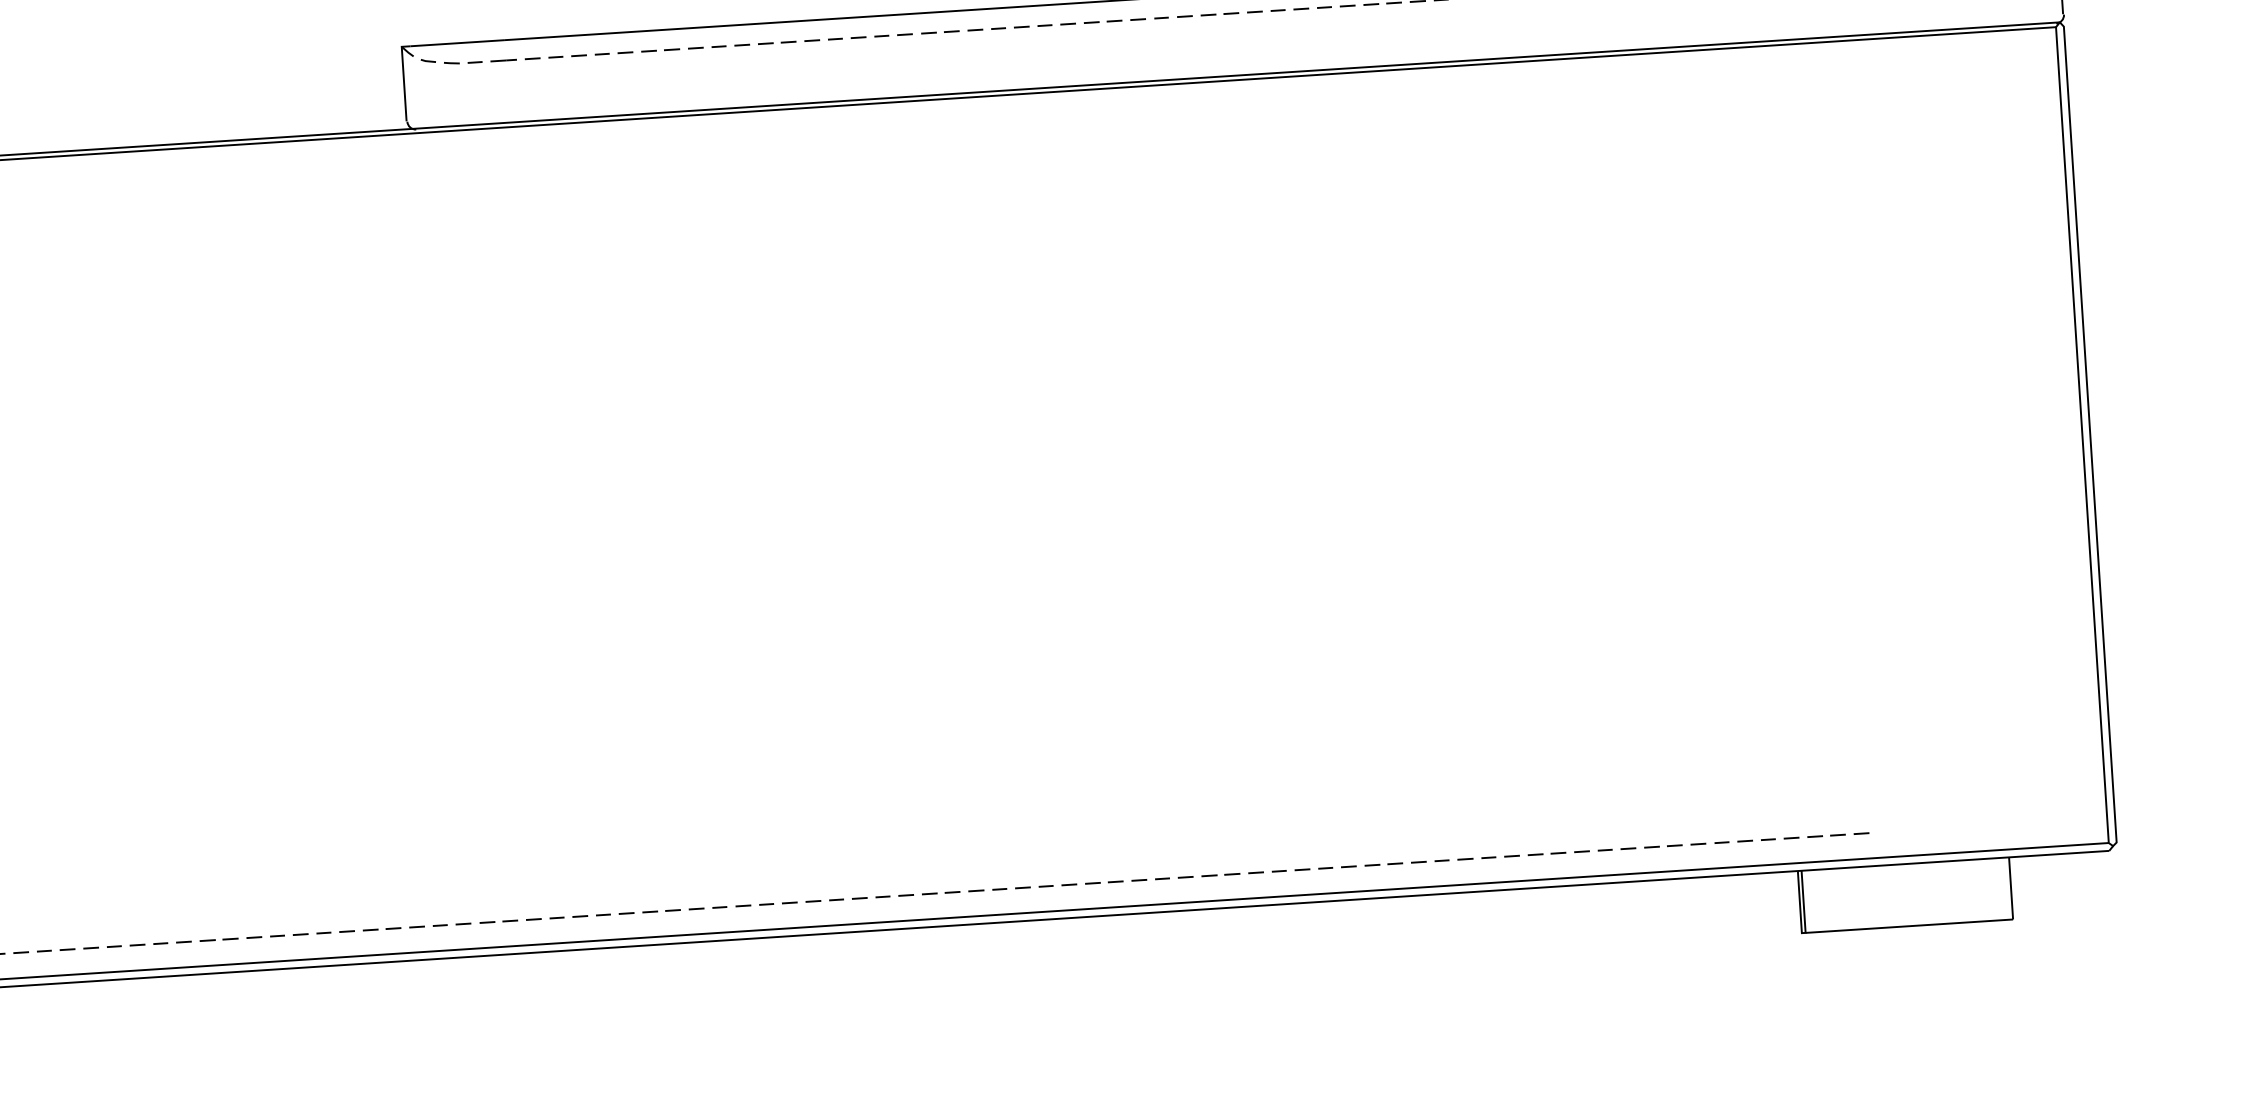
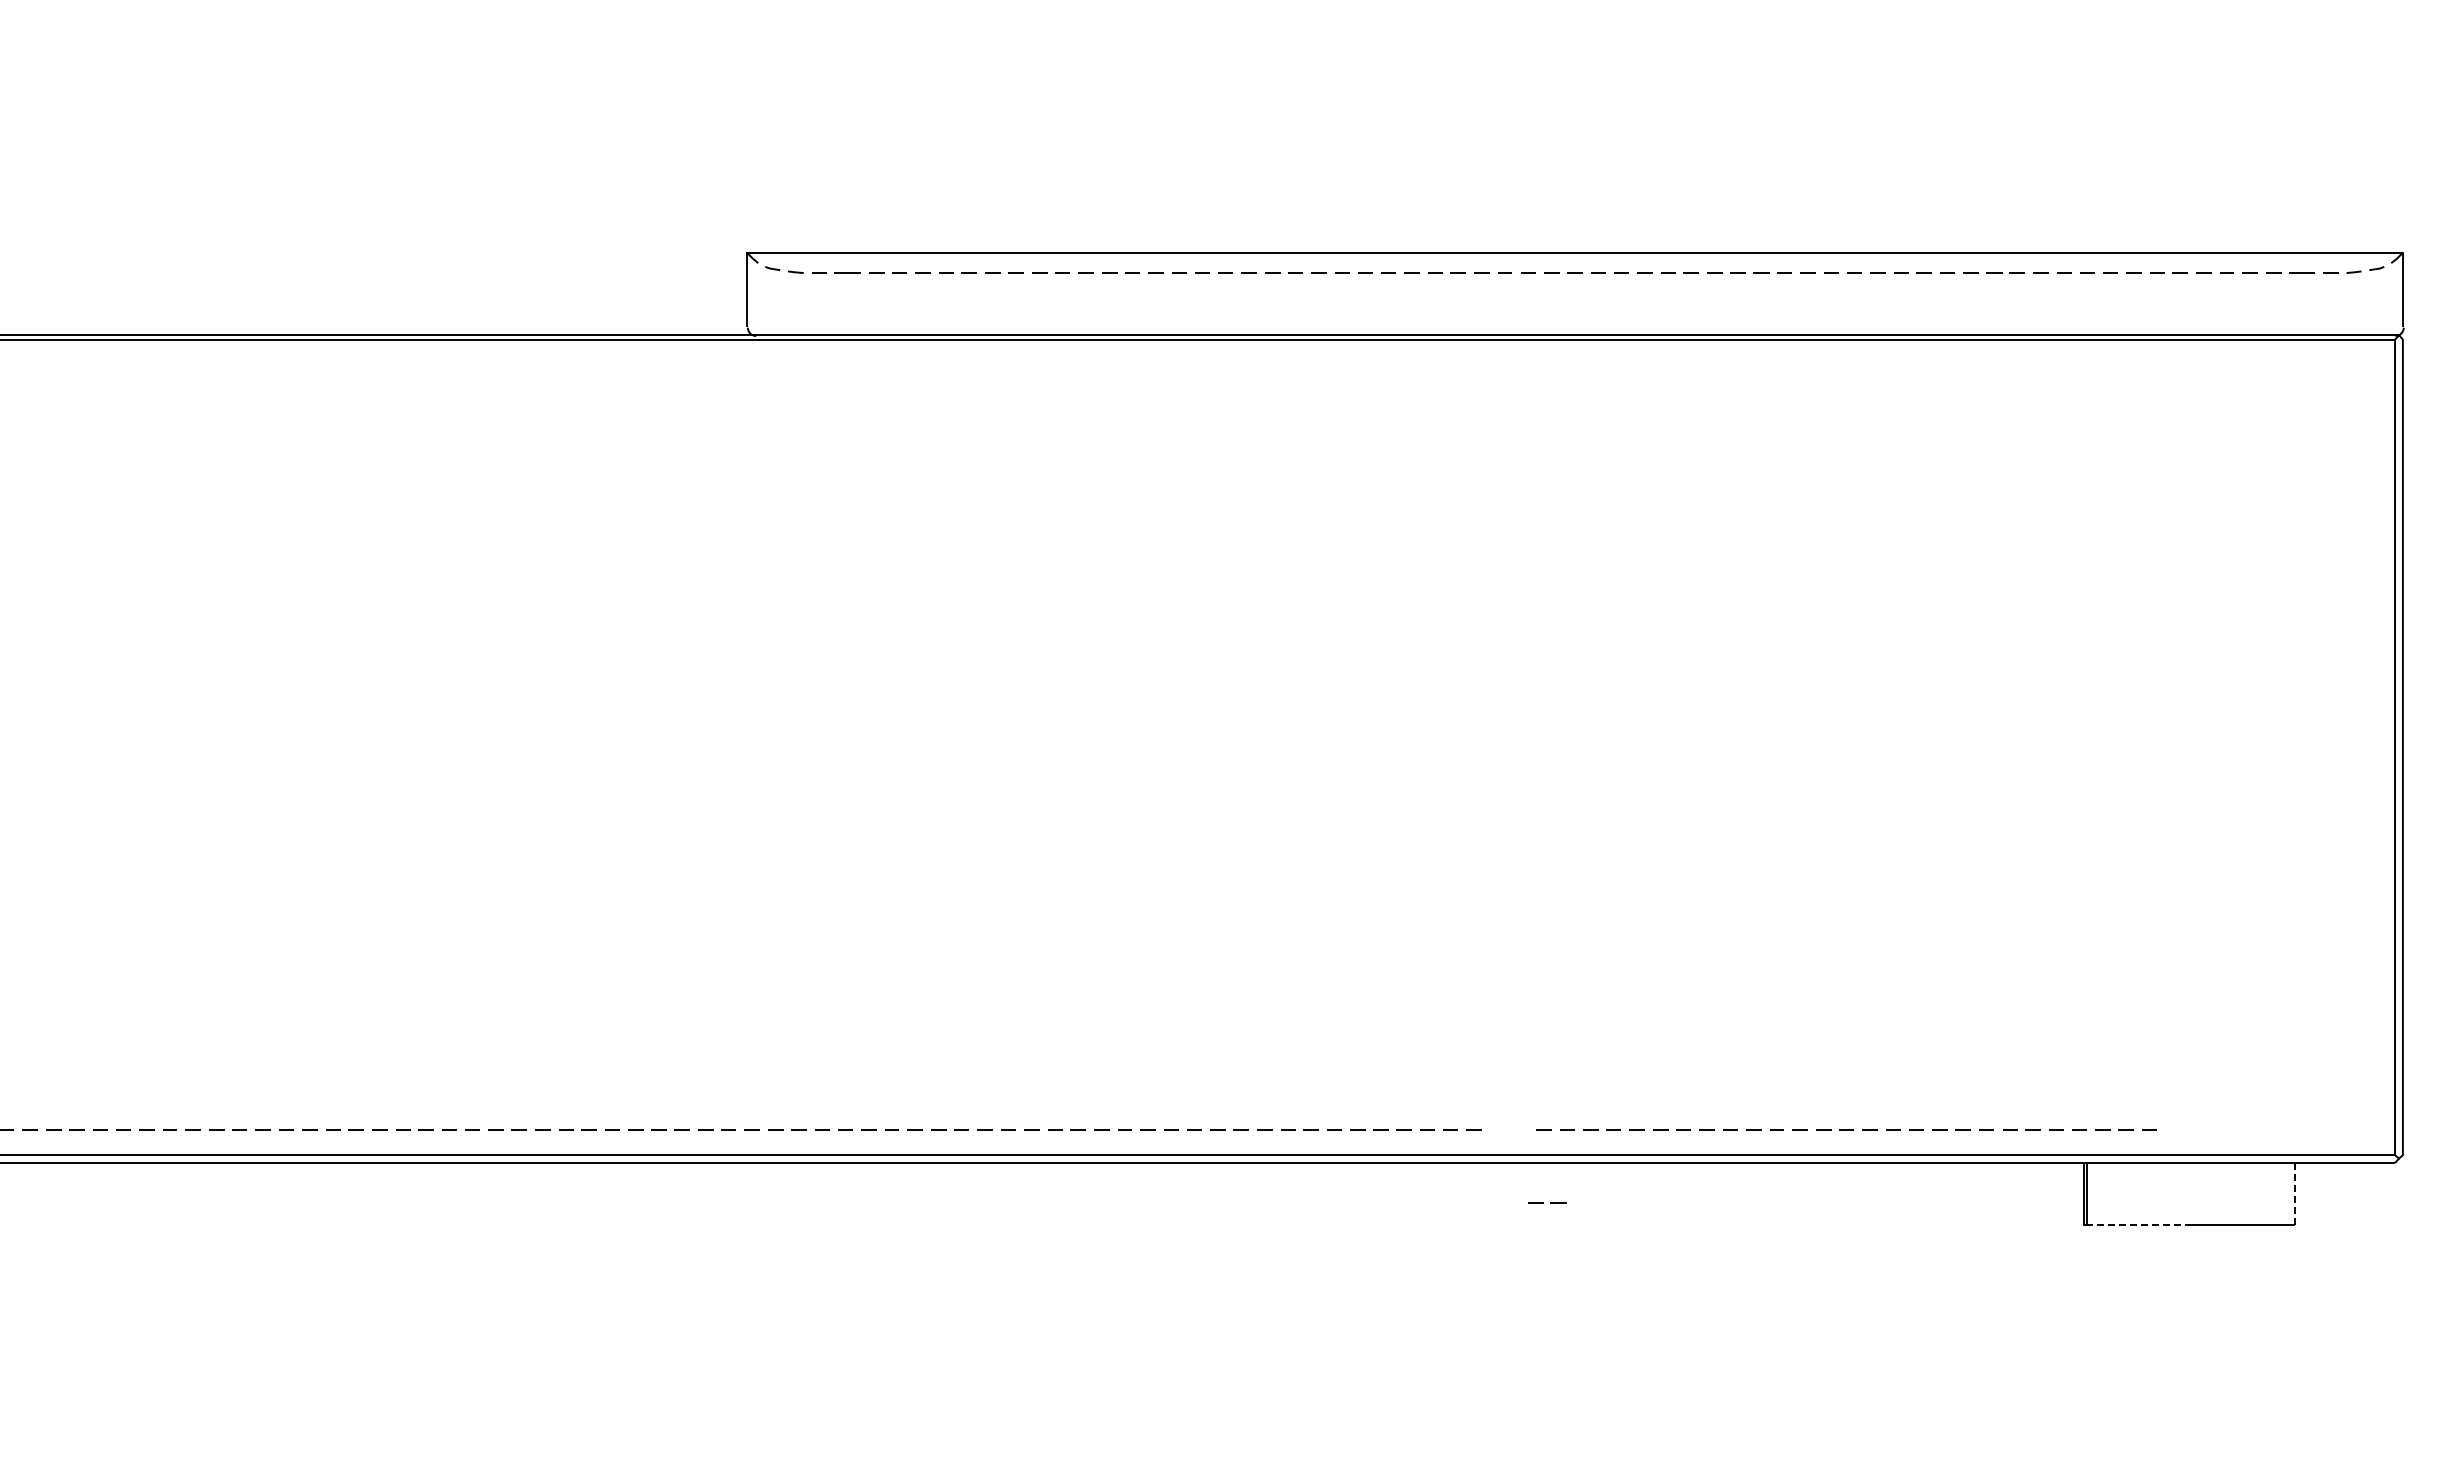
line: (1224, 874) -> (1550, 1202), moved
line: (2010, 888) -> (2294, 1194), solid -> dashed
line: (1857, 929) -> (2139, 1225), solid -> dashed

